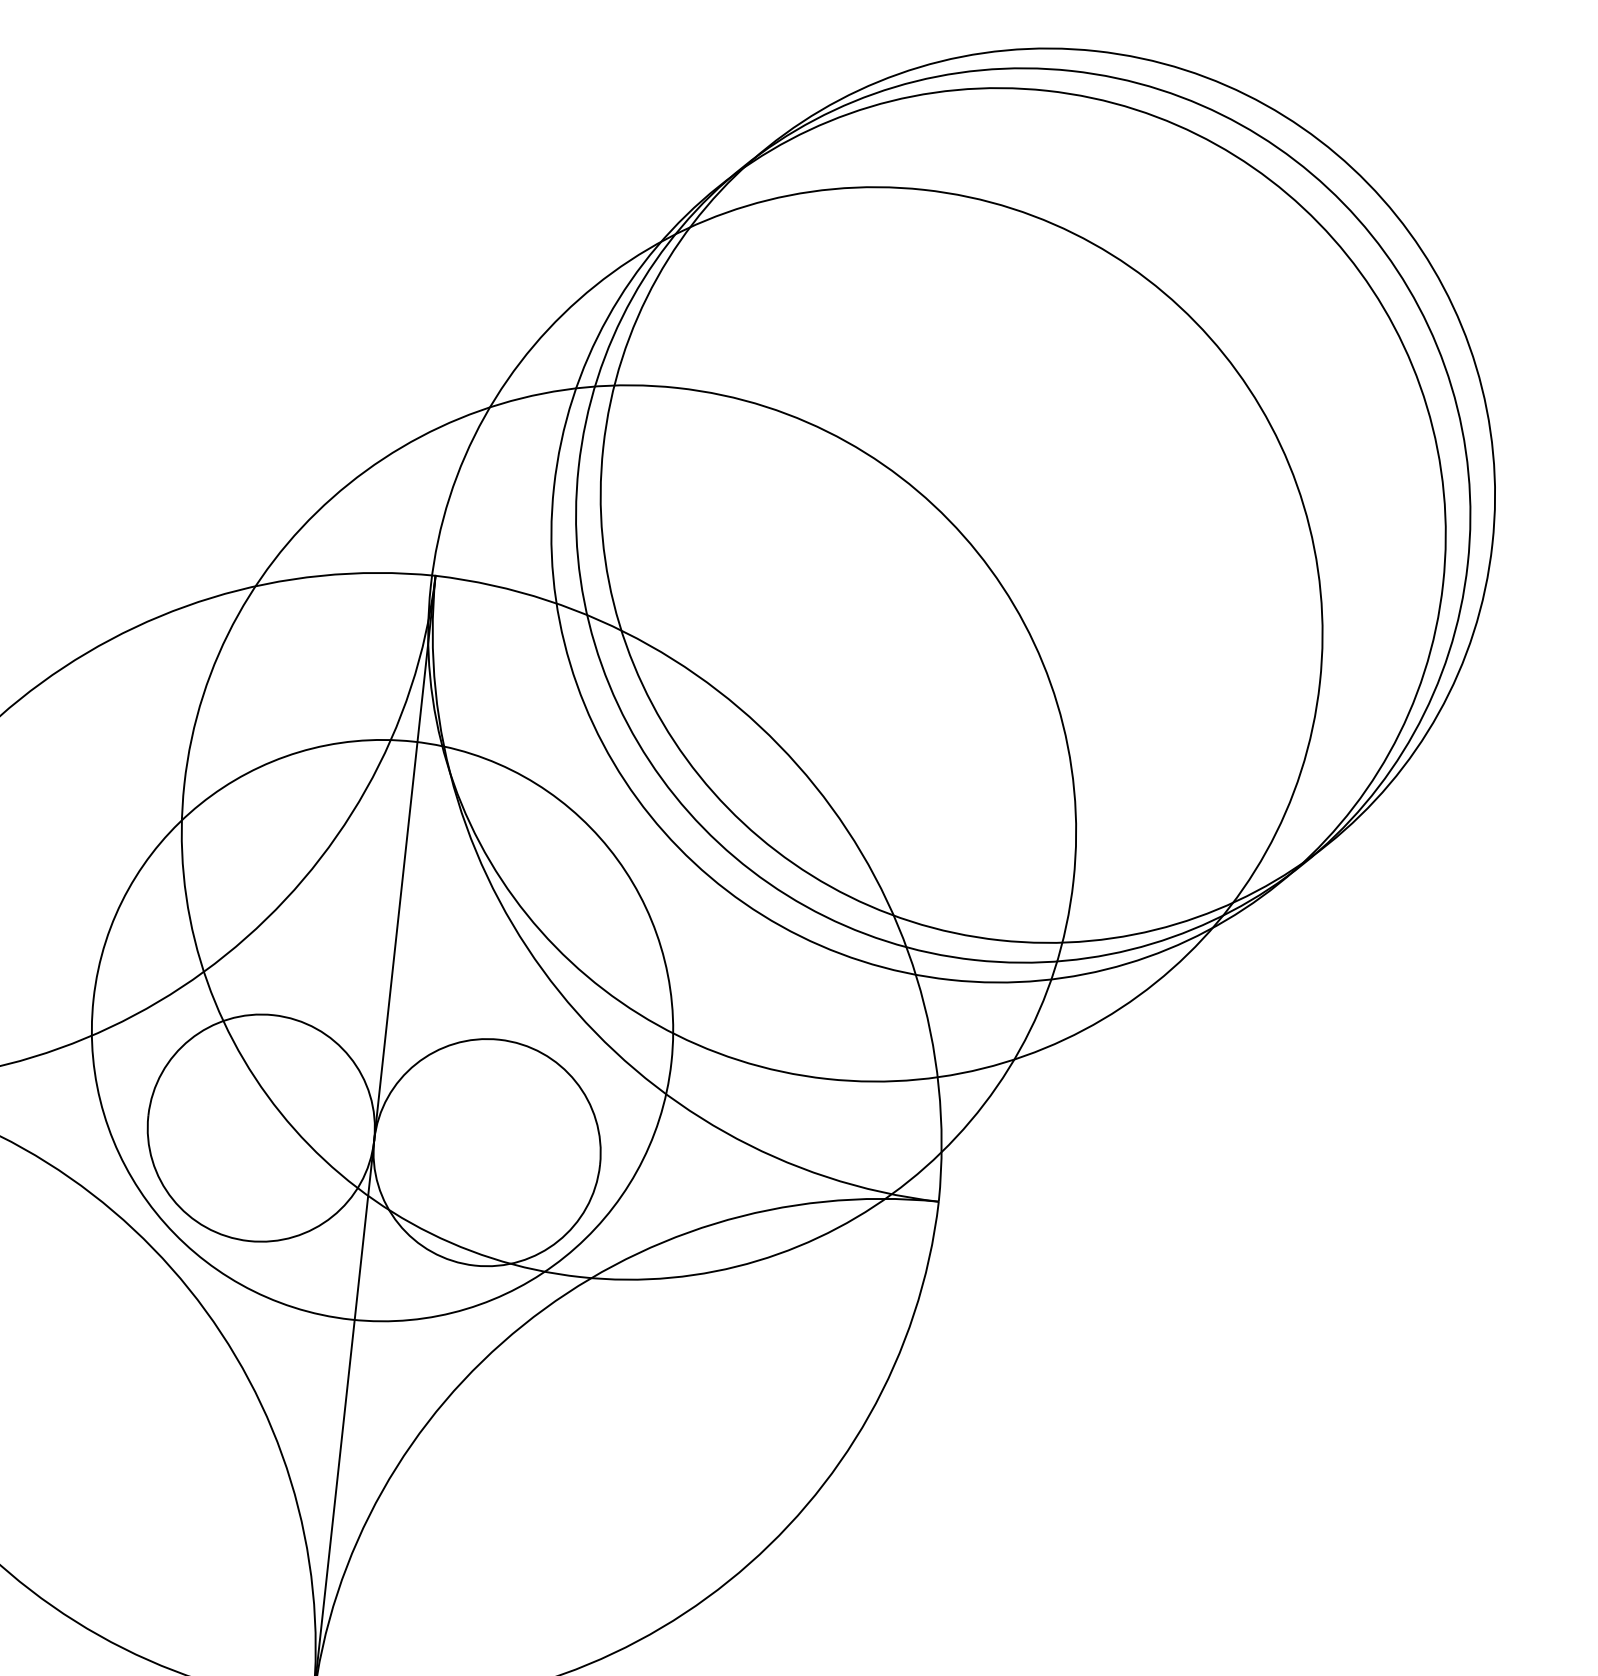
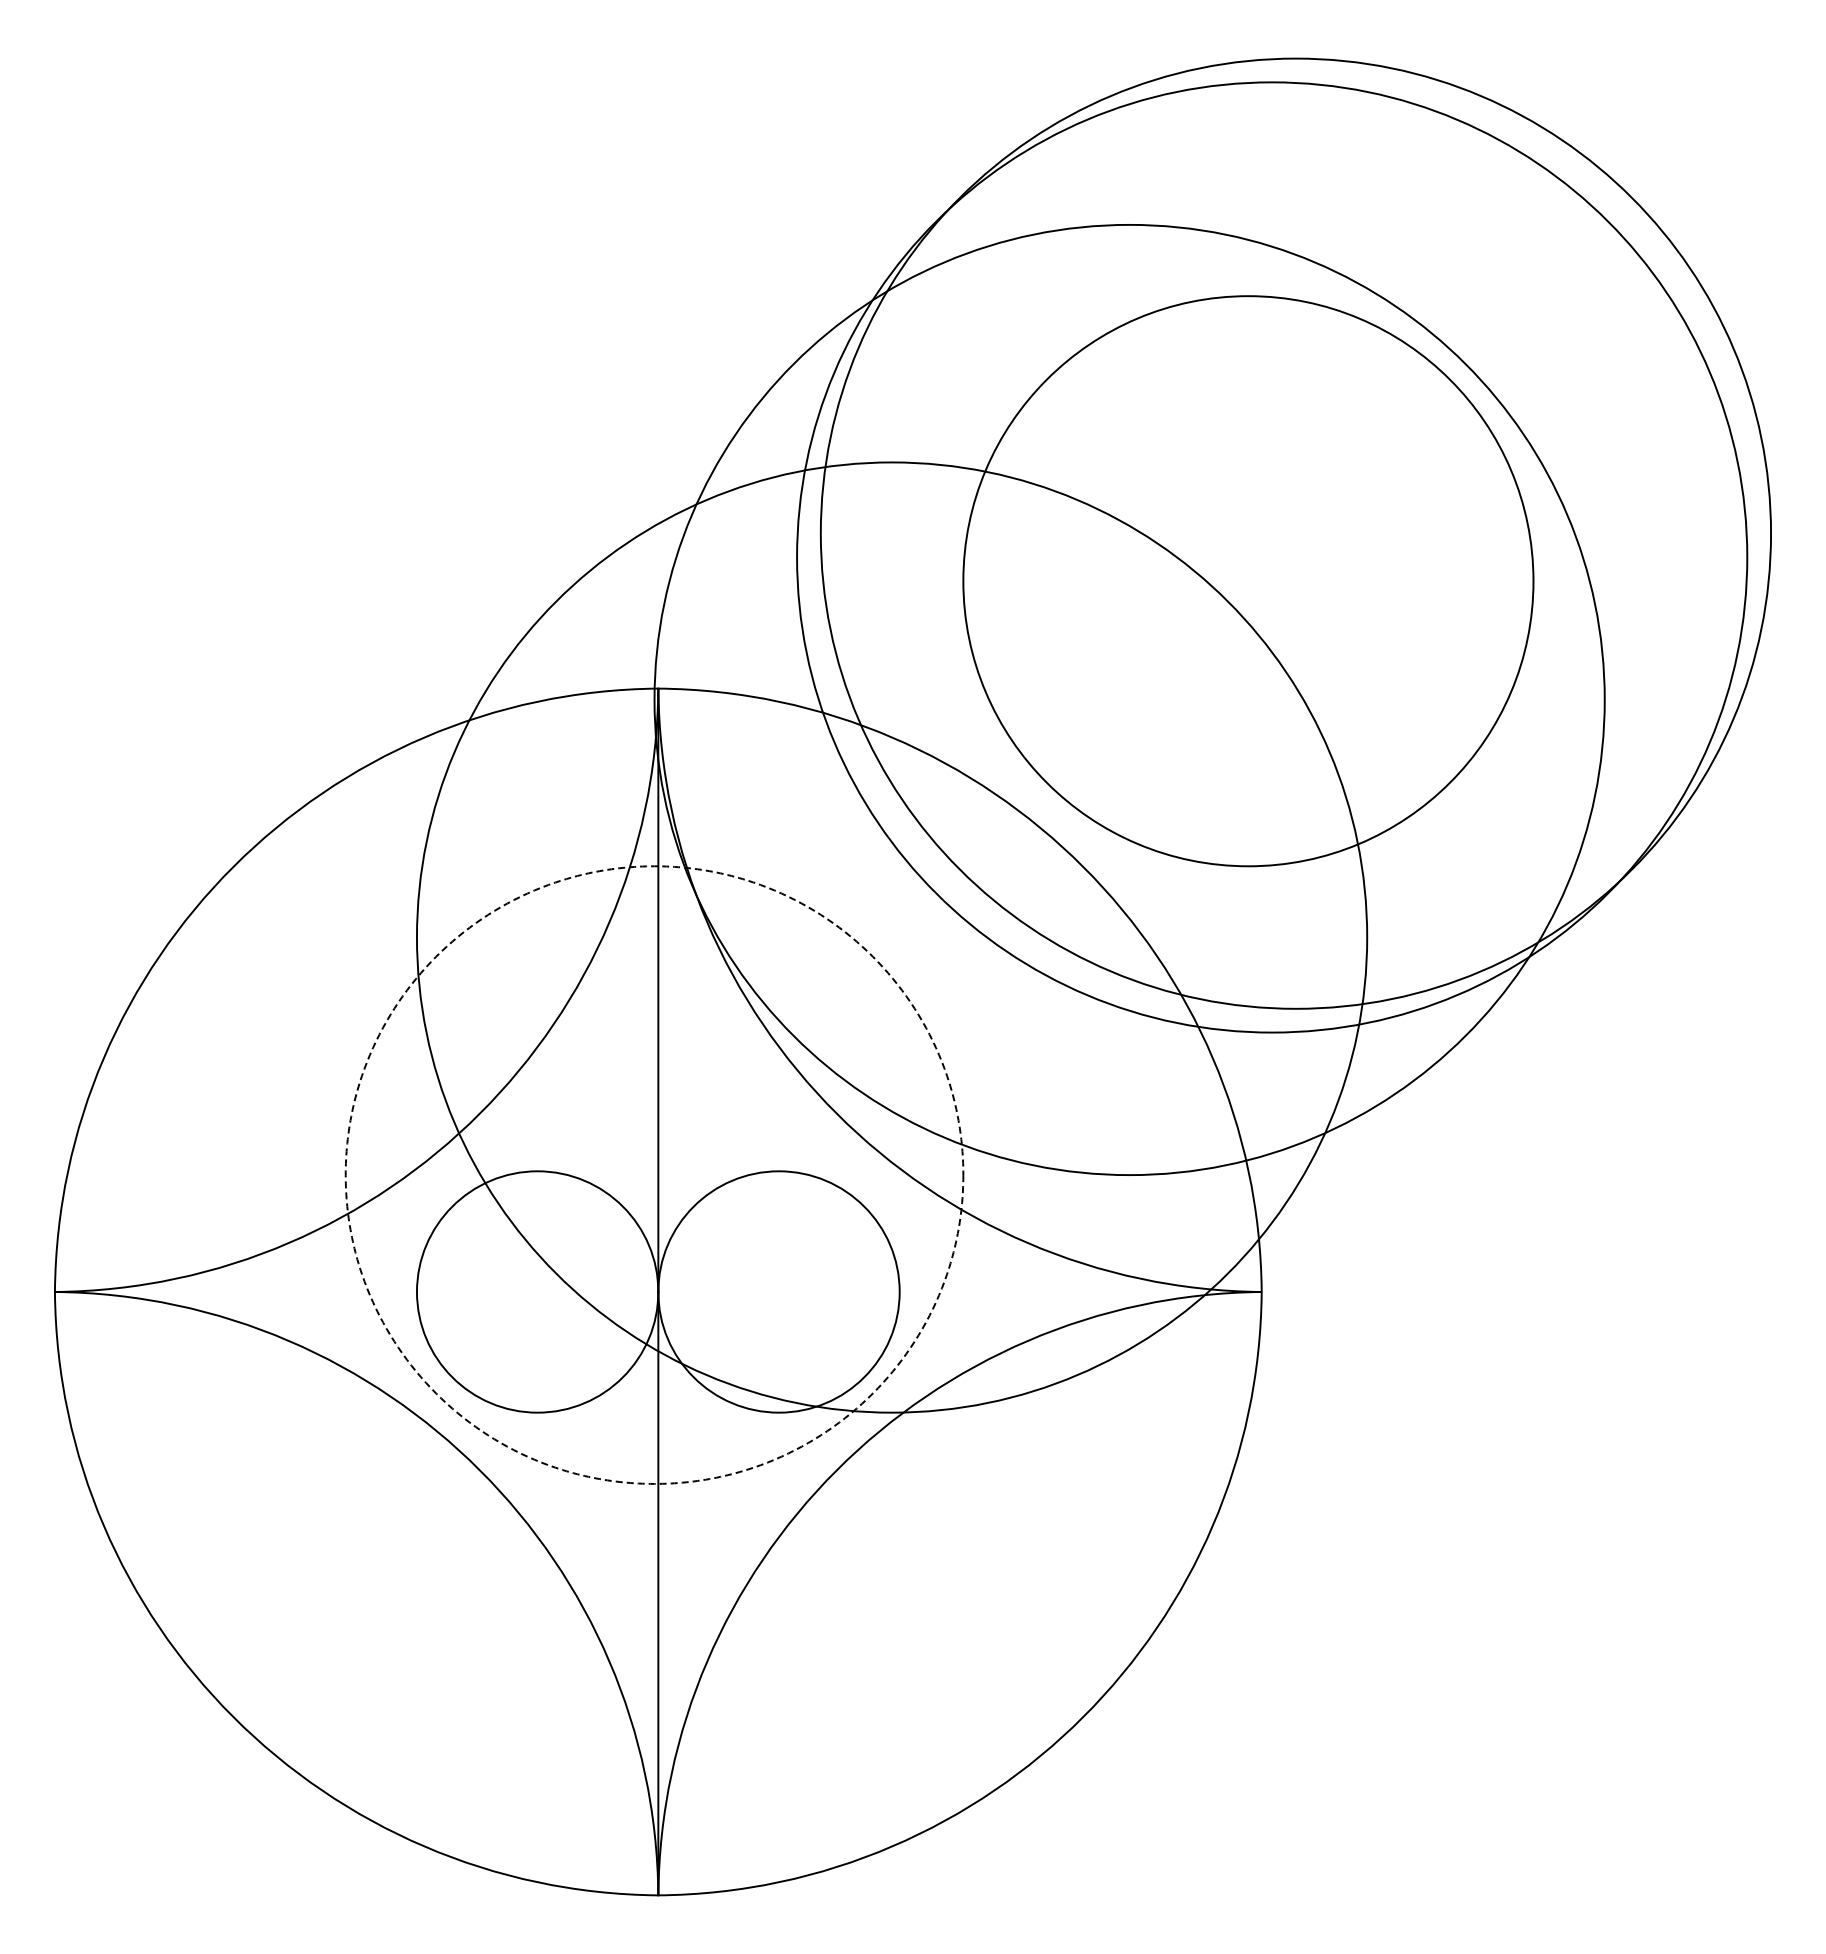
circle: (998, 535) -> (1248, 581), size x0.6
circle: (382, 1030) -> (654, 1174), solid -> dashed

